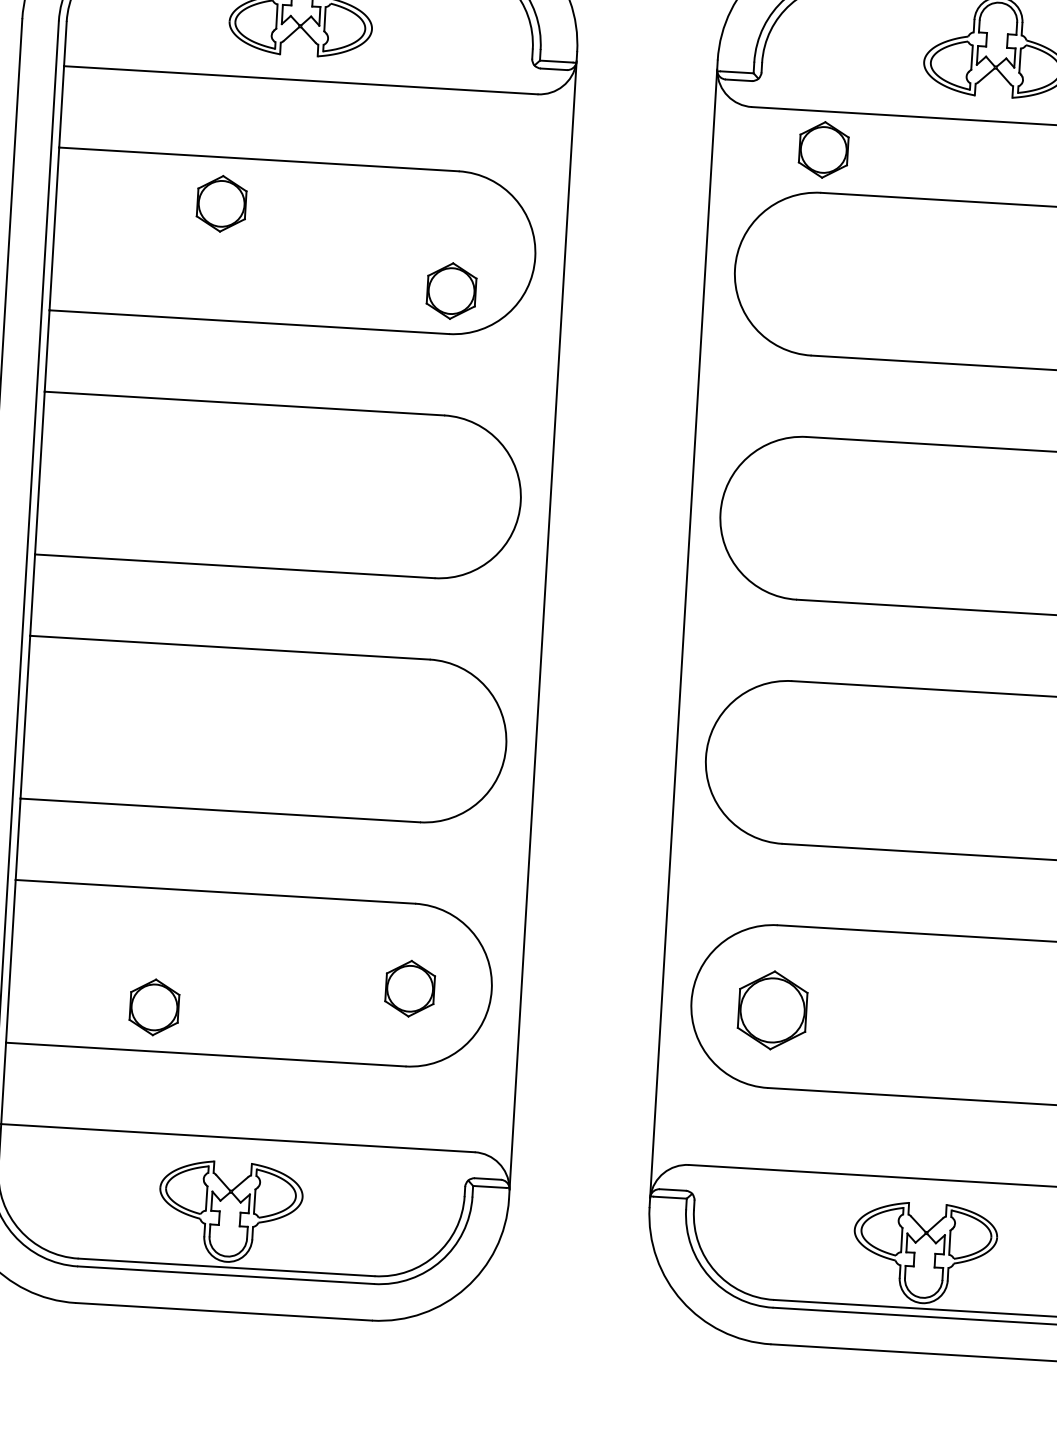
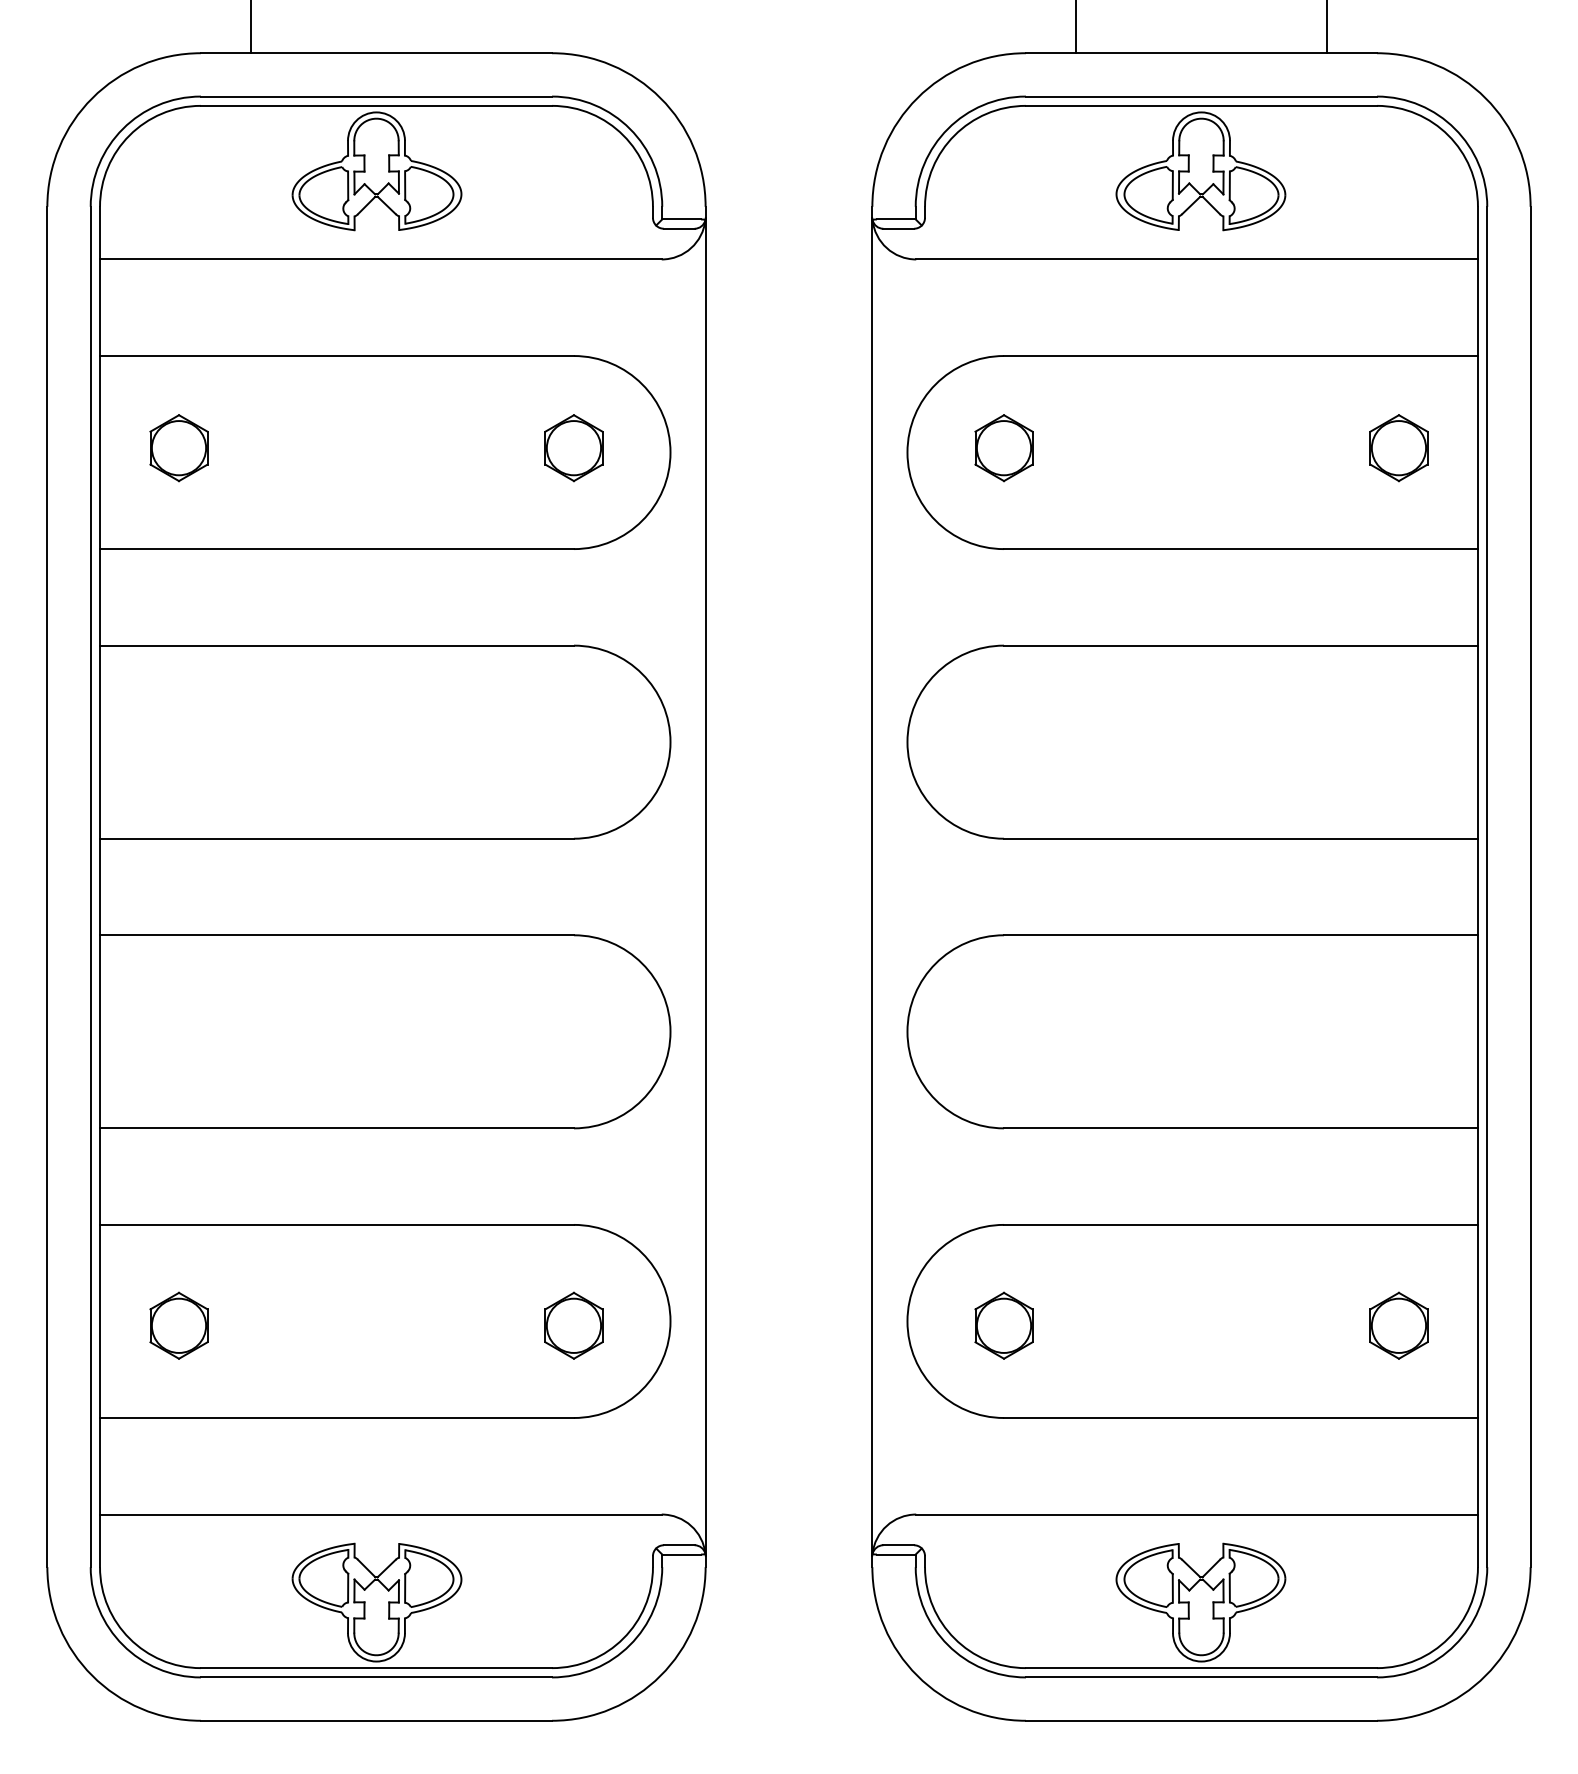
part: (823, 150) -> (1003, 448), moved
part: (221, 204) -> (178, 448), moved
part: (451, 291) -> (573, 448), moved
part: (154, 1007) -> (178, 1325), moved
part: (772, 1010) -> (1003, 1325), size x0.71

